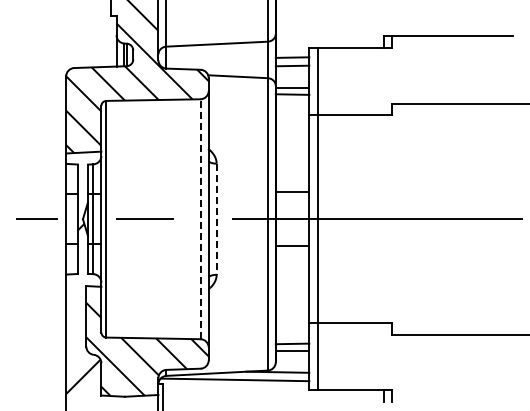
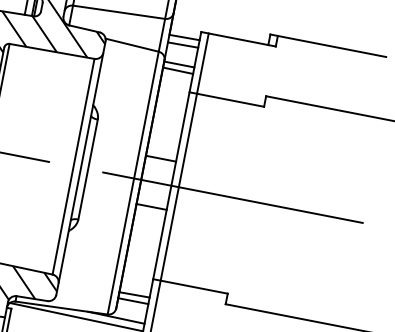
line: (200, 219) -> (73, 166), dashed -> solid
line: (216, 219) -> (87, 169), dashed -> solid

